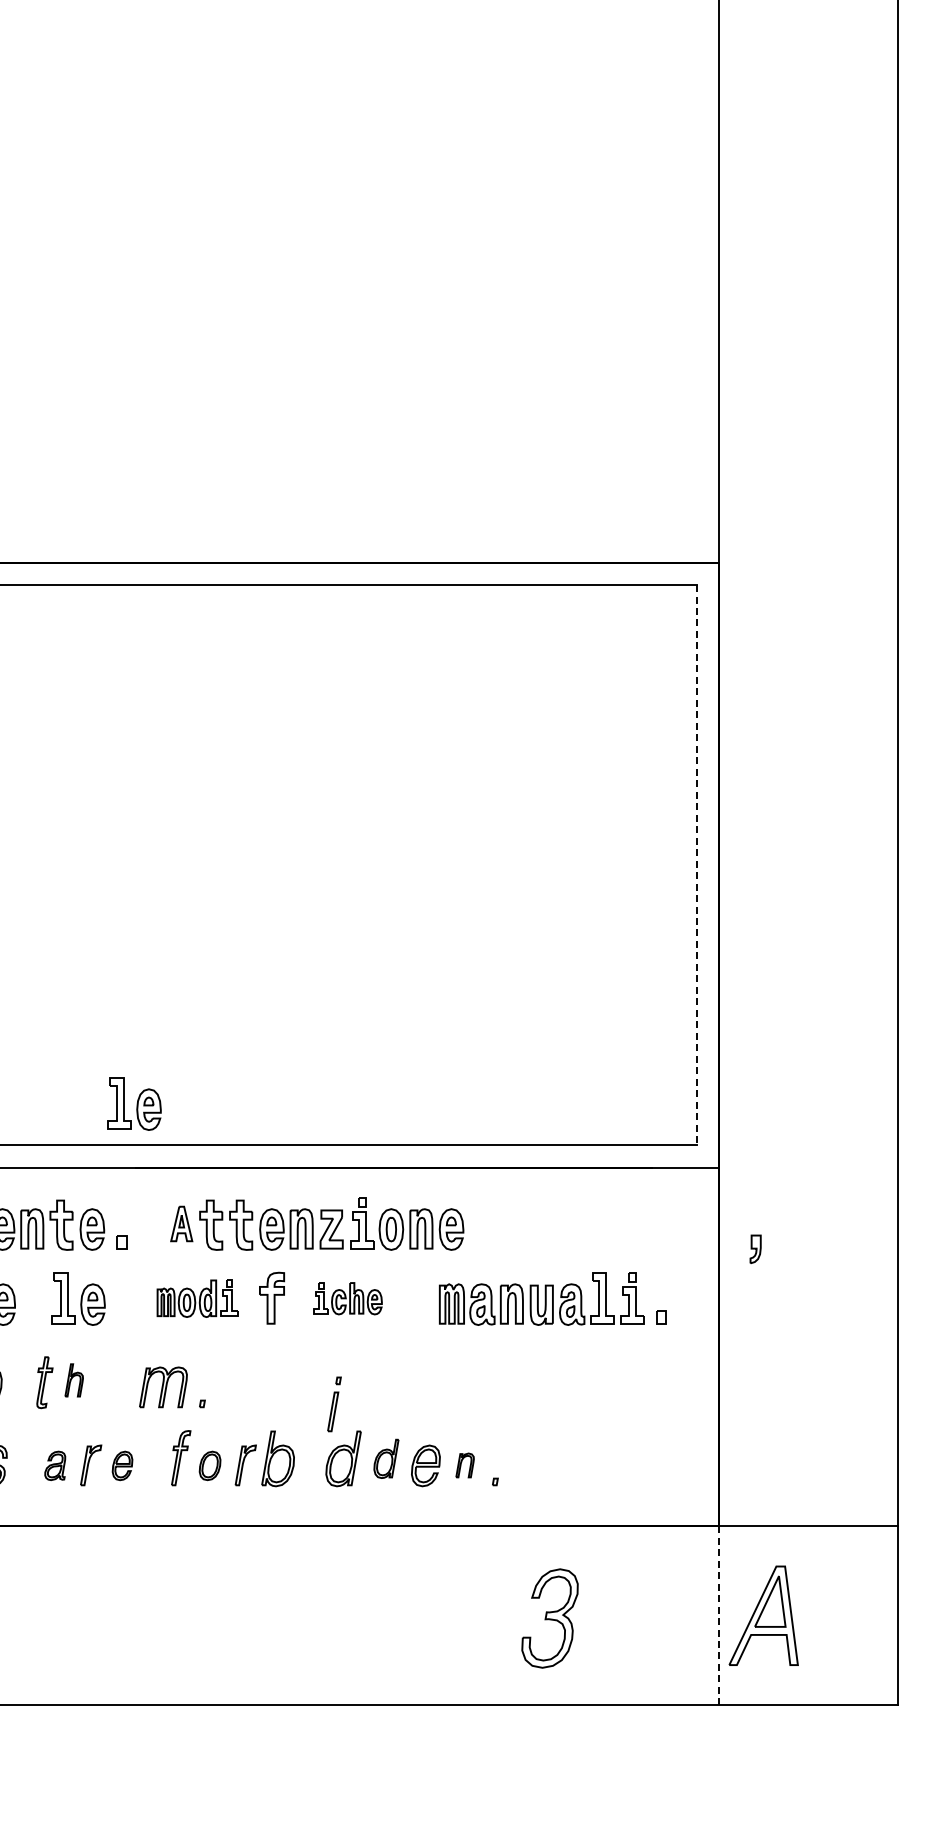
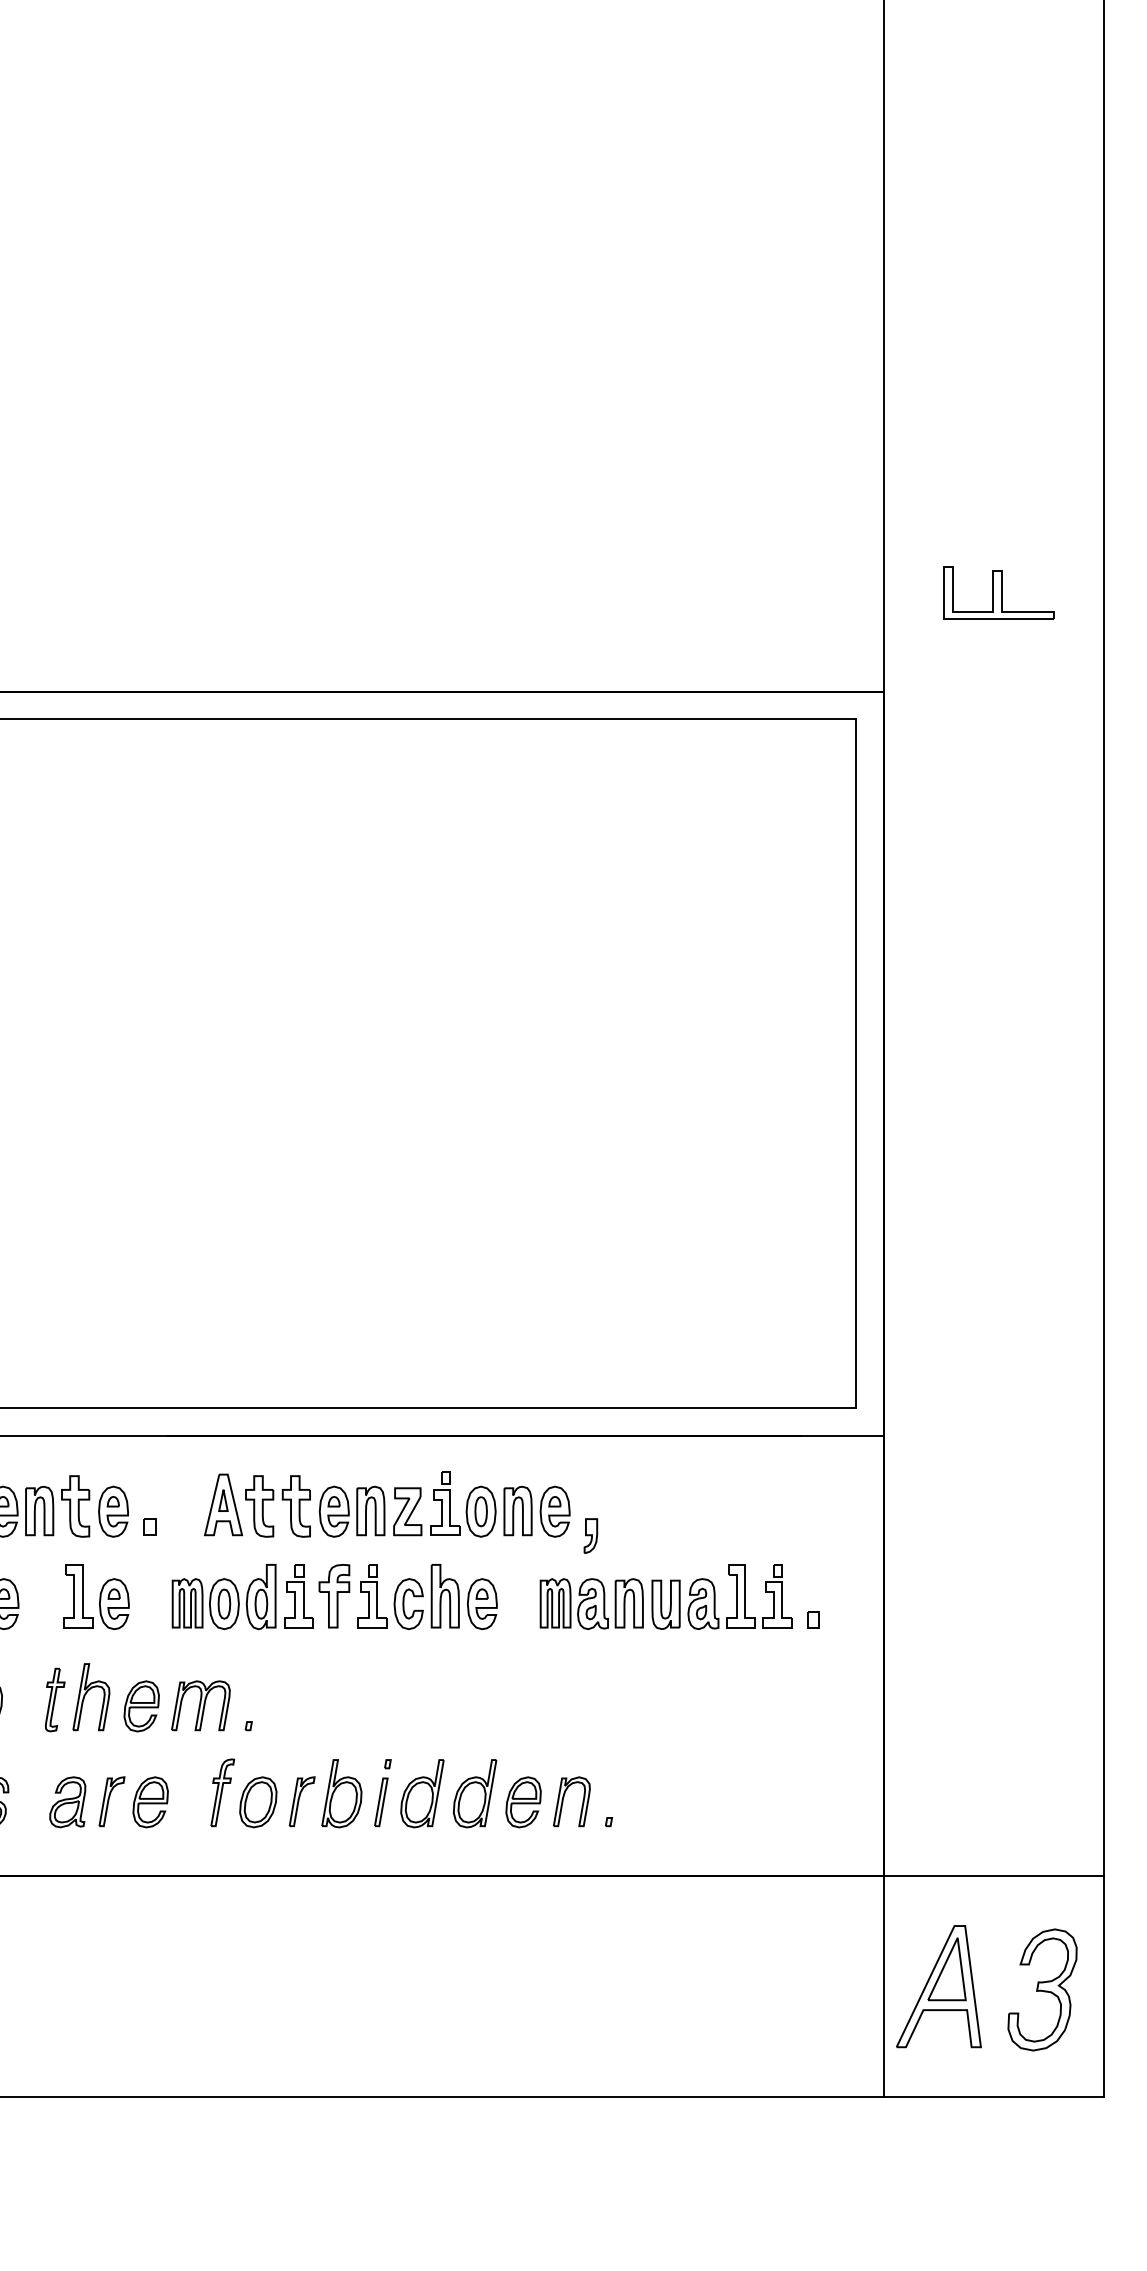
part: (812, 482) -> (998, 593), added
line: (696, 865) -> (856, 1064), dashed -> solid
part: (134, 1103) -> (165, 1356), removed
part: (181, 1223) -> (223, 1504), size x1.43
part: (755, 1248) -> (590, 1535), moved
part: (197, 1298) -> (242, 1596), size x1.43
part: (348, 1298) -> (428, 1596), size x1.67
part: (73, 1380) -> (90, 1697), size x1.67
part: (115, 1387) -> (141, 1705), added
part: (334, 1404) -> (382, 1793), moved
part: (386, 1458) -> (475, 1793), size x1.43
part: (55, 1465) -> (68, 1801), size x1.43
part: (122, 1465) -> (150, 1801), size x1.43
part: (209, 1465) -> (257, 1801), size x1.43
part: (464, 1465) -> (571, 1801), size x1.67
line: (718, 1615) -> (883, 1986), dashed -> solid
part: (549, 1618) -> (1041, 1989), moved

